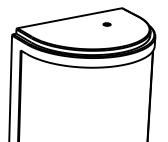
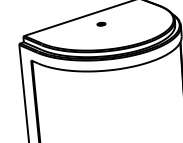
part: (106, 24) -> (100, 24), moved

